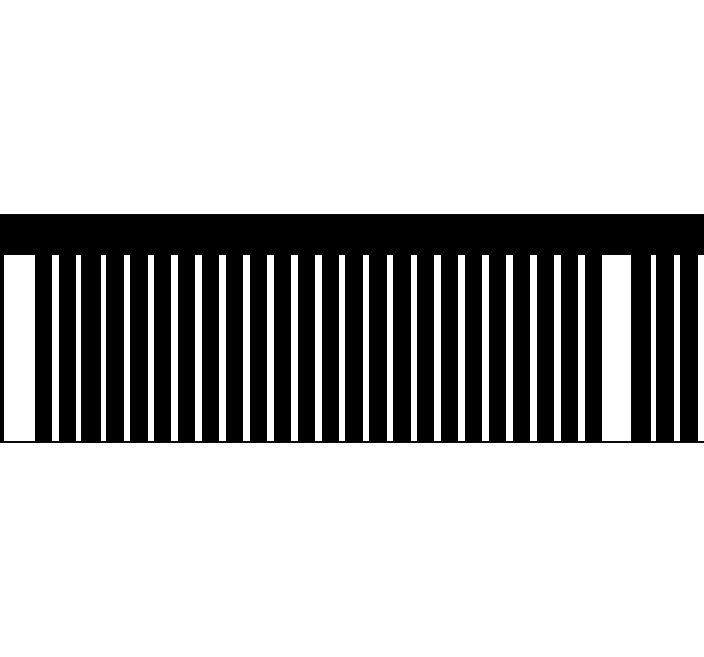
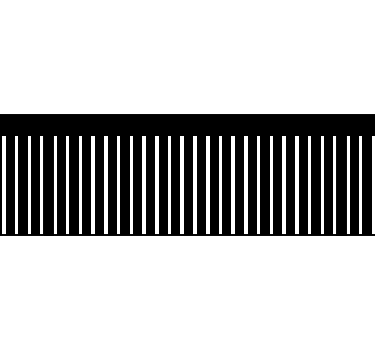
fill: (17, 329) -> (9, 175), added
fill: (616, 329) -> (328, 175), added

